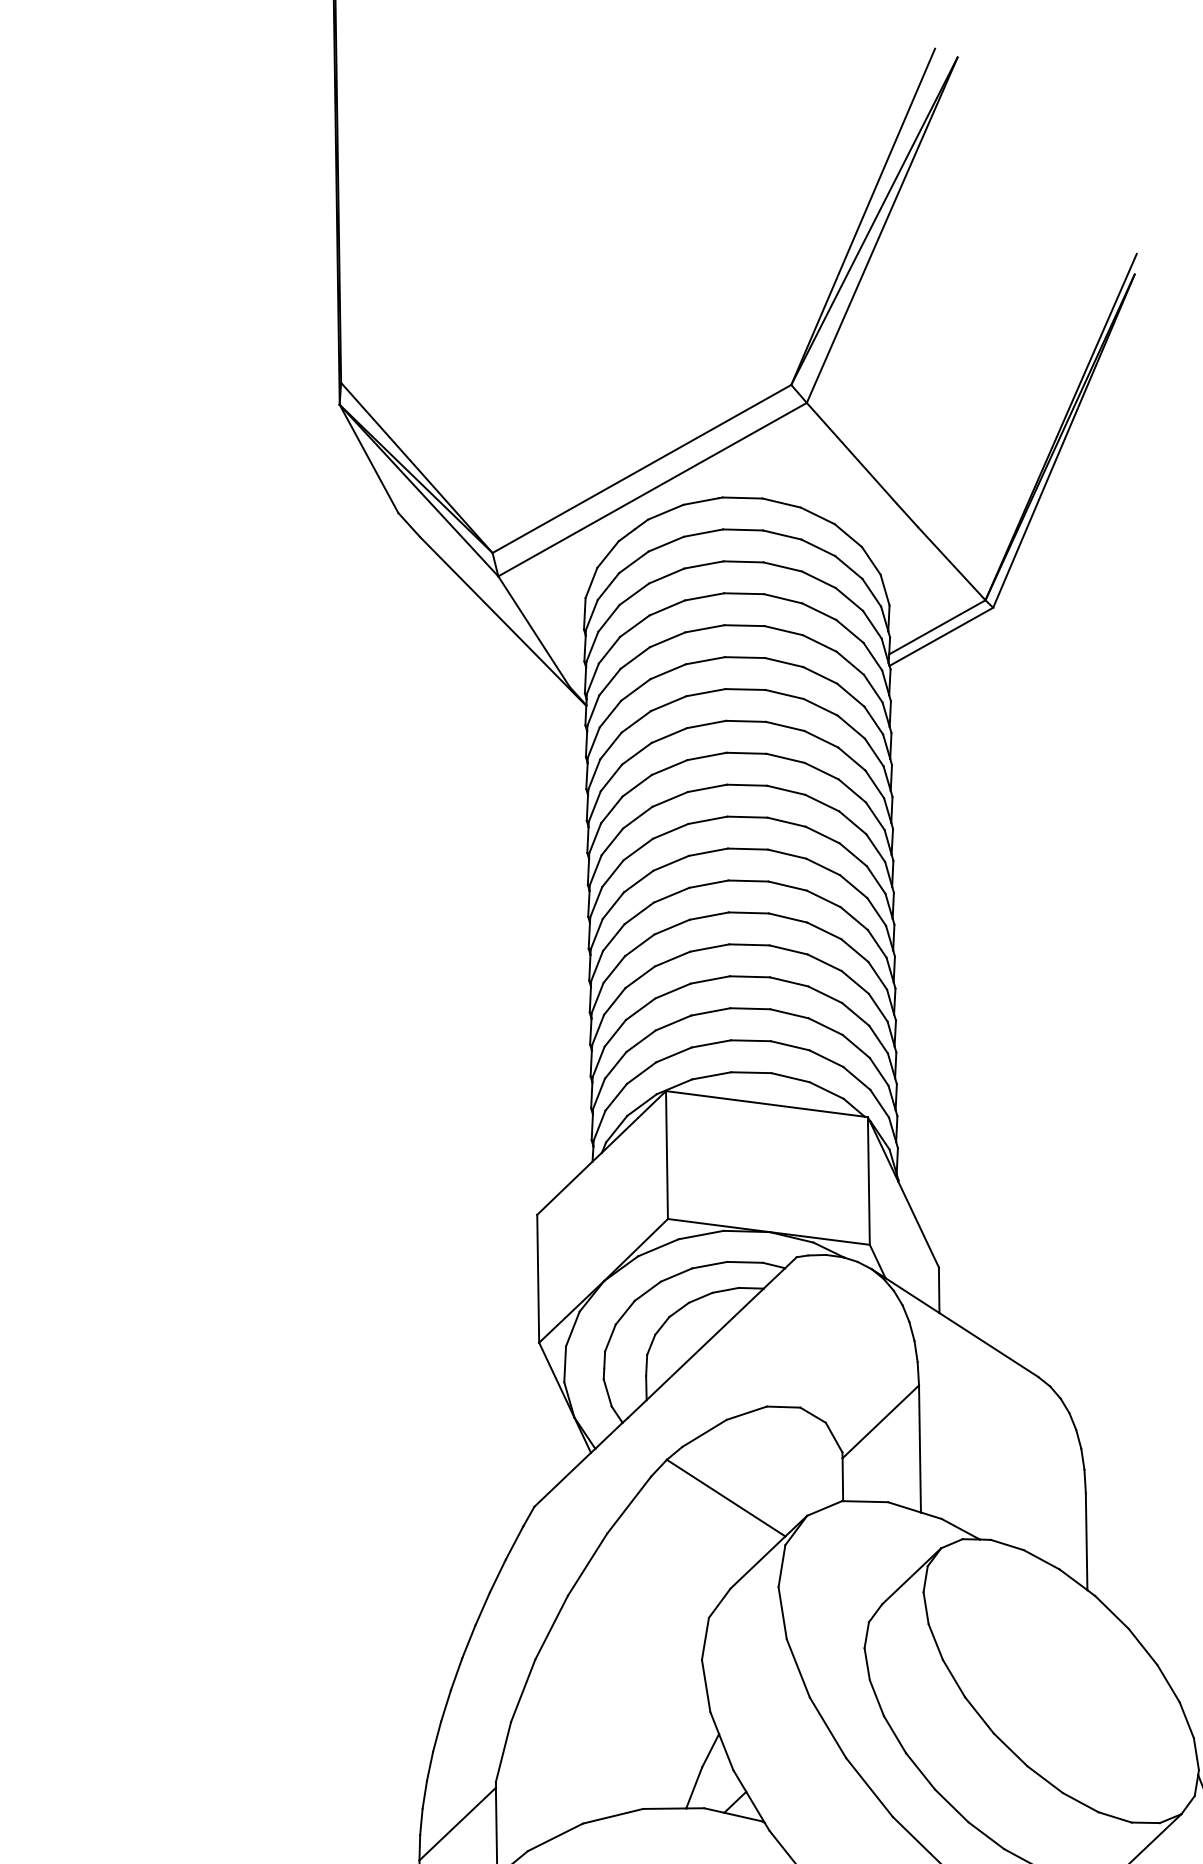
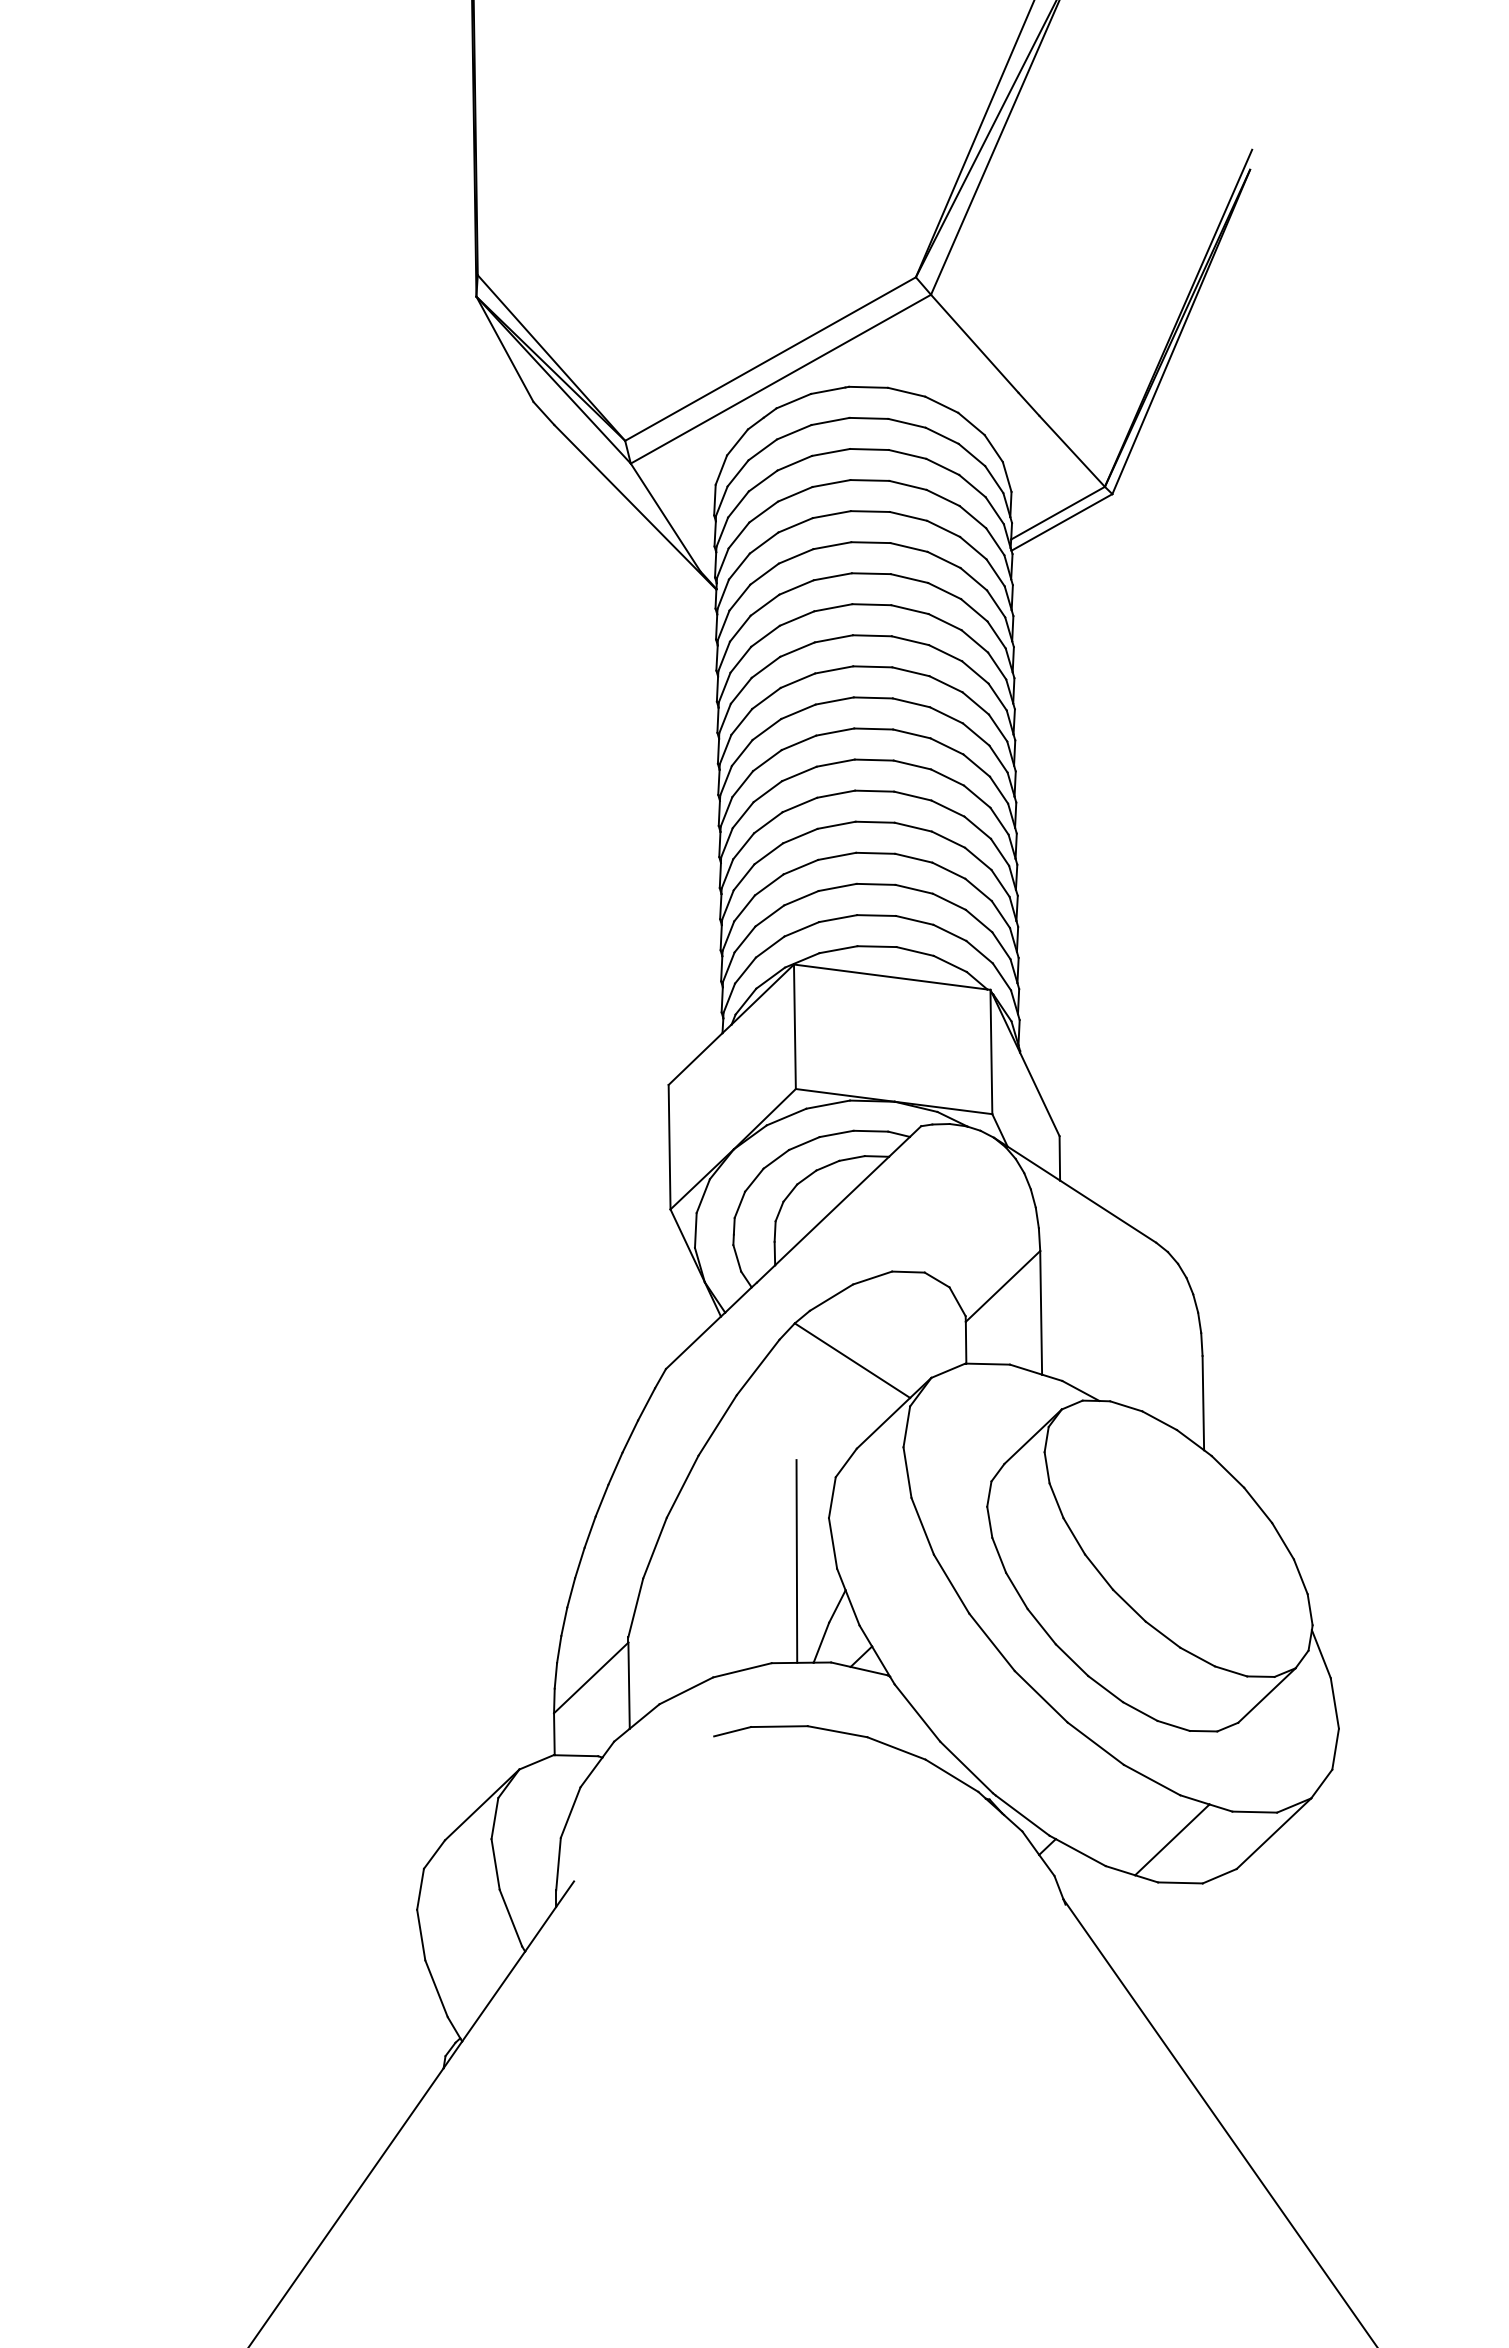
line: (668, 1704) -> (796, 1561), added

